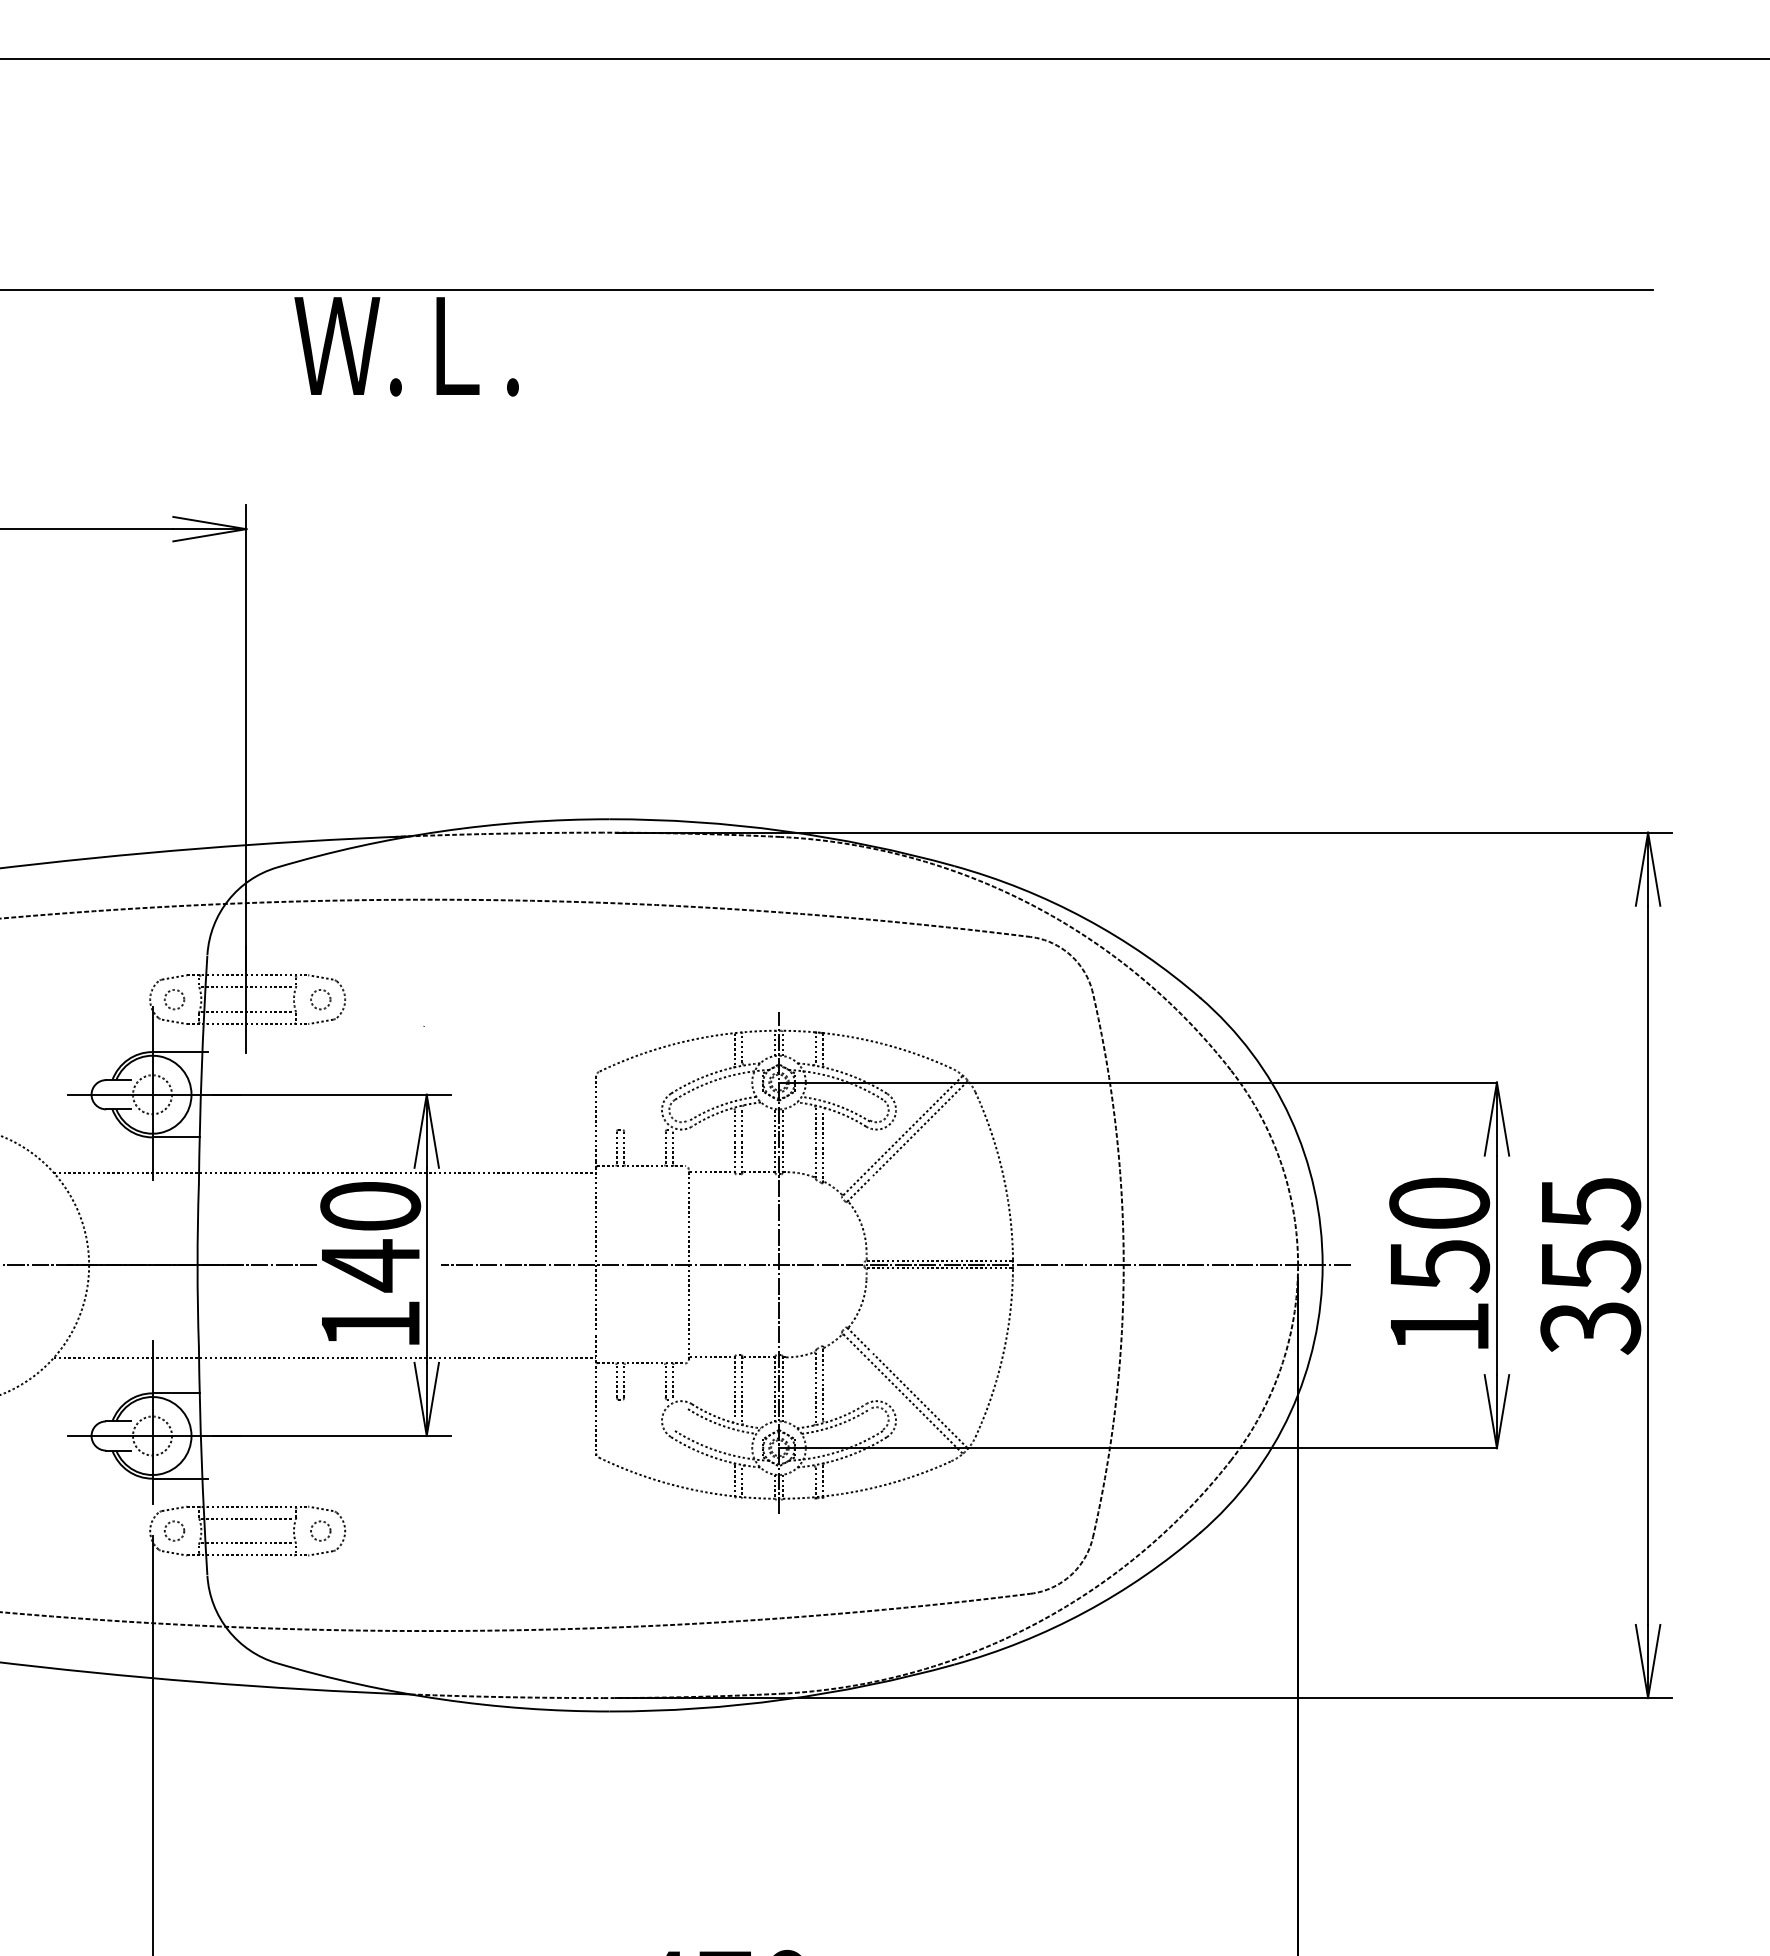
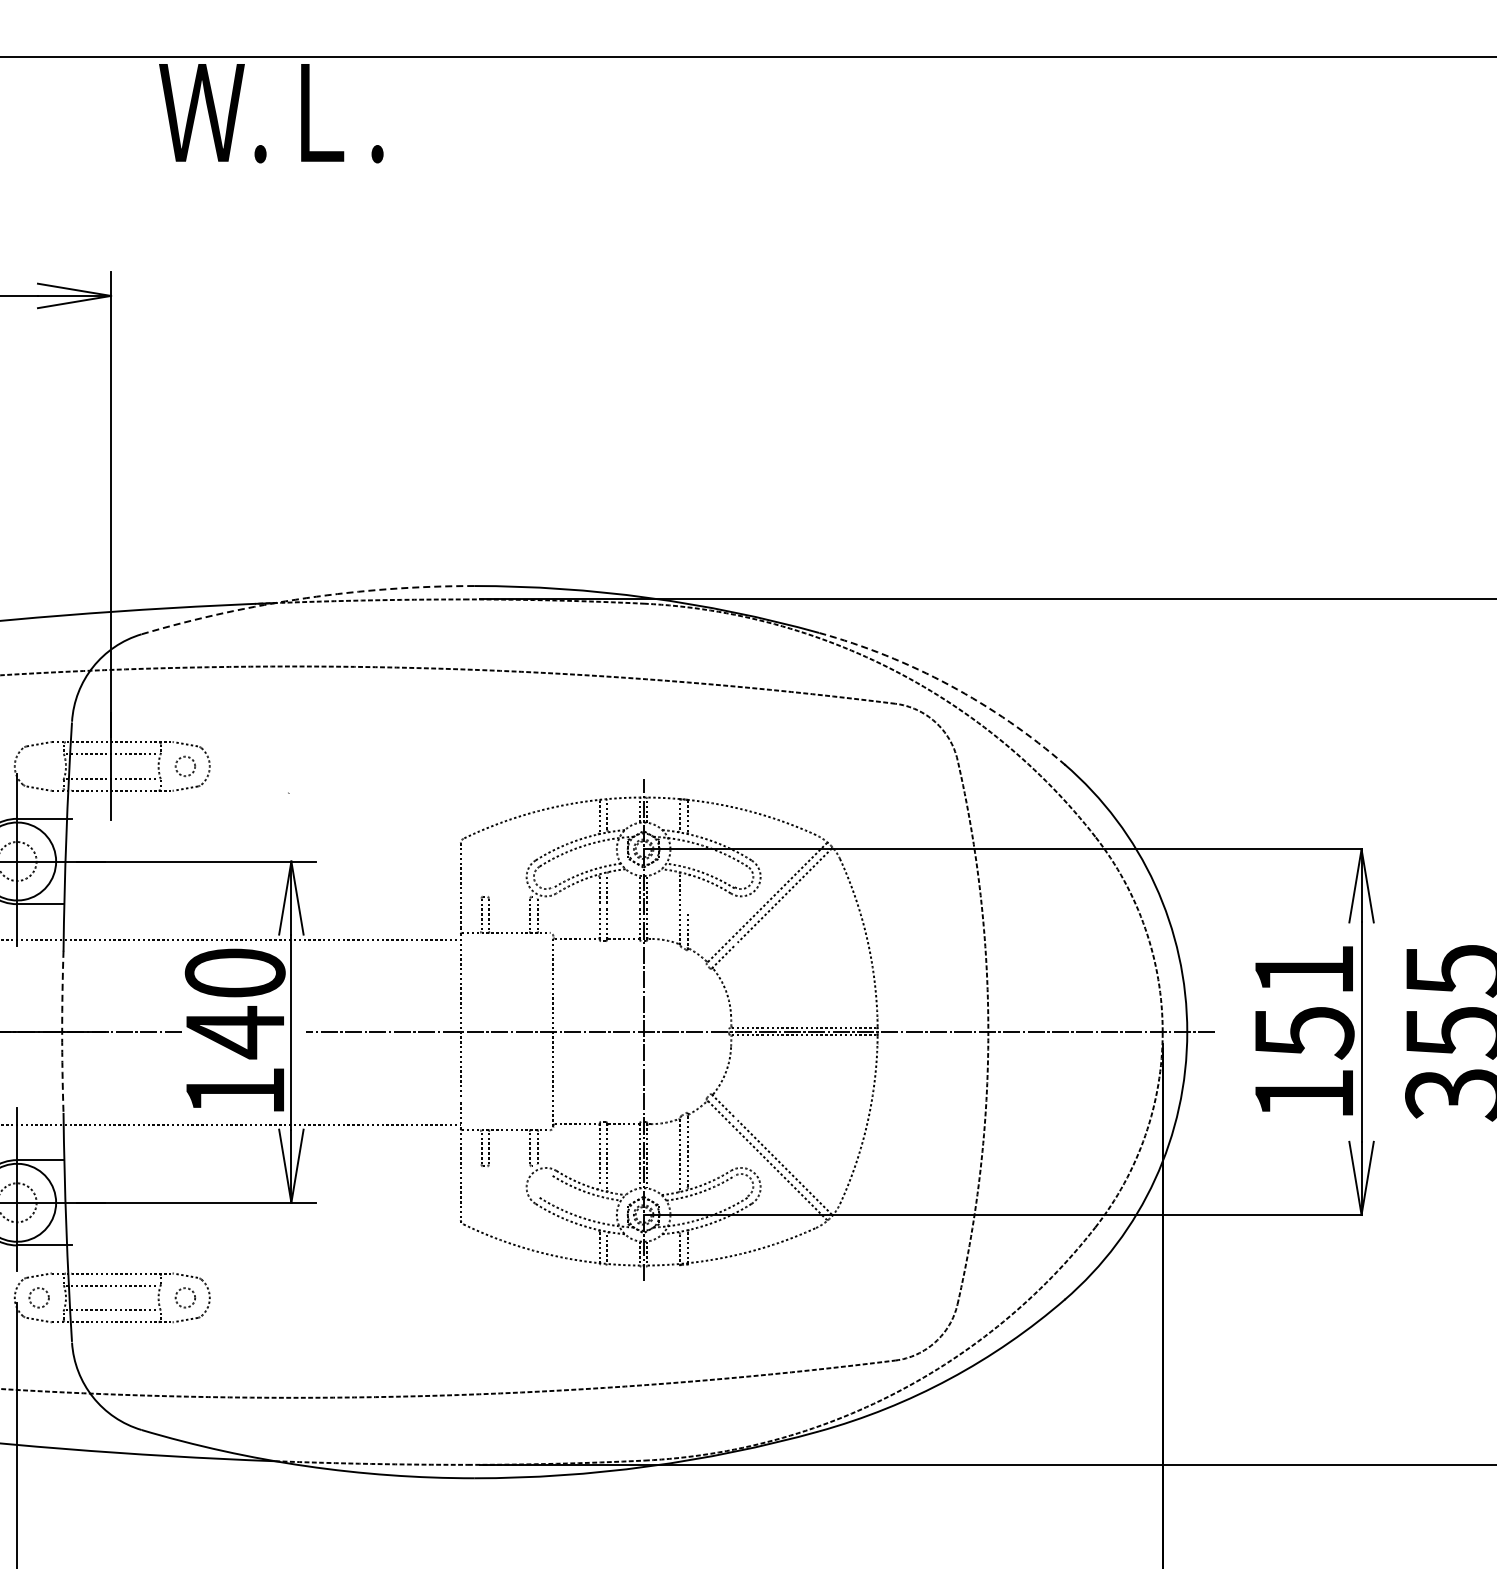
arc: (441, 831) -> (306, 598), solid -> dashed
arc: (1085, 918) -> (950, 685), solid -> dashed
circle: (174, 999) -> (39, 766), removed
line: (822, 1127) -> (687, 894), removed
text: (1439, 1202) -> (1304, 969), 150 -> 151
arc: (197, 1265) -> (62, 1032), solid -> dashed

